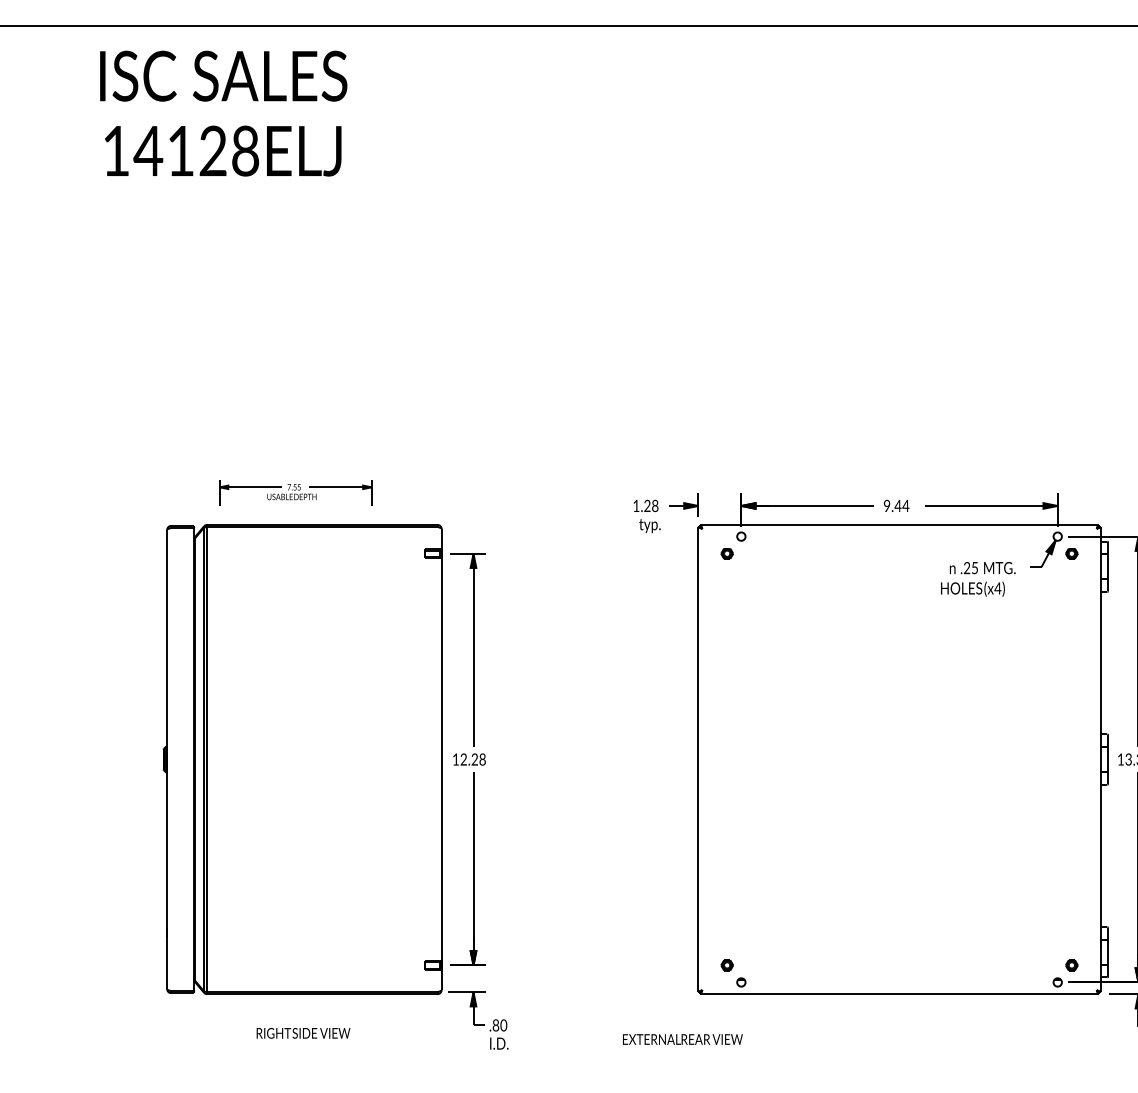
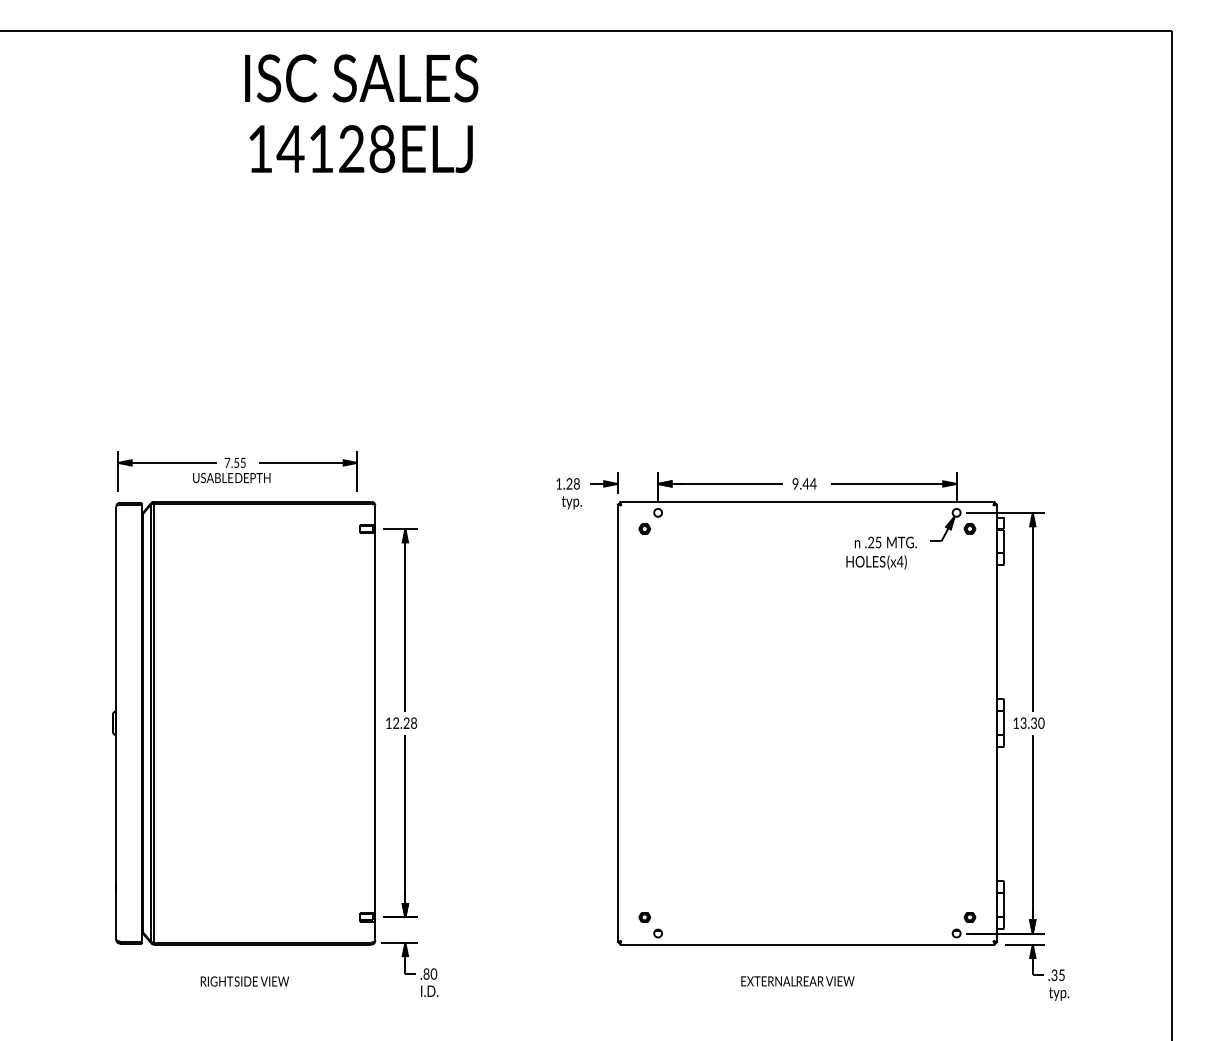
text: (223, 113) -> (361, 113), moved
part: (295, 492) -> (237, 471), size x1.67
text: (682, 1039) -> (797, 981), moved

